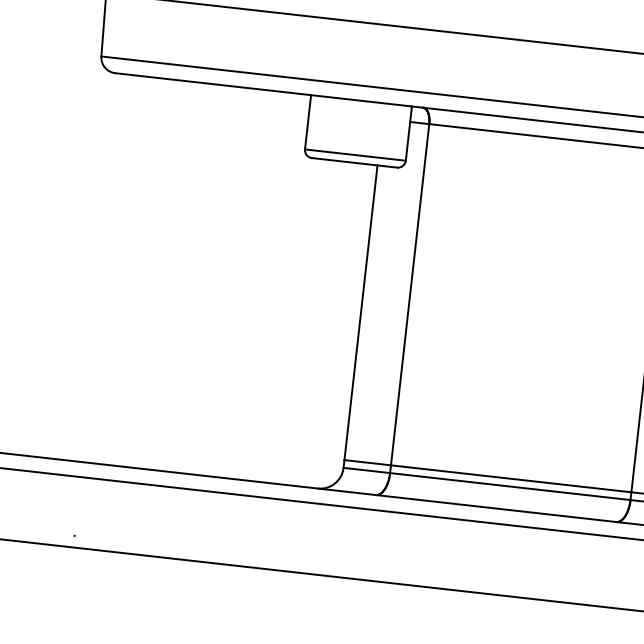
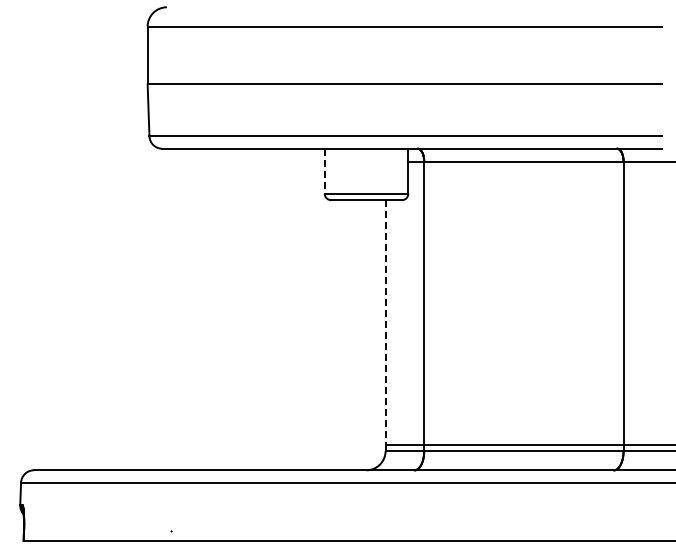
line: (307, 122) -> (324, 171), solid -> dashed
line: (360, 312) -> (385, 322), solid -> dashed

